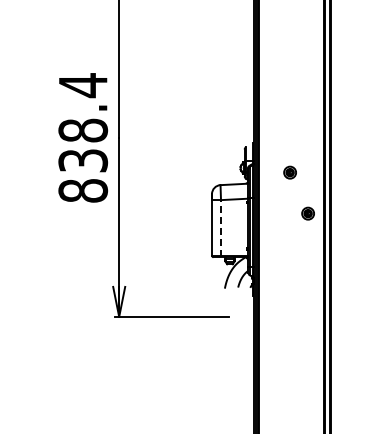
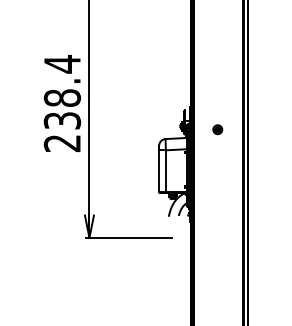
text: (83, 190) -> (62, 143), 838.4 -> 238.4
part: (307, 213) -> (230, 160), removed
line: (221, 228) -> (166, 171), dashed -> solid

